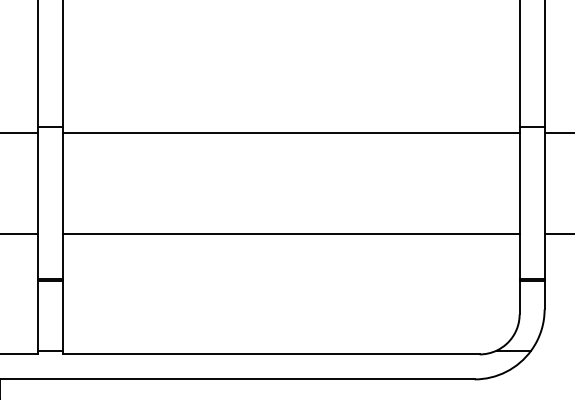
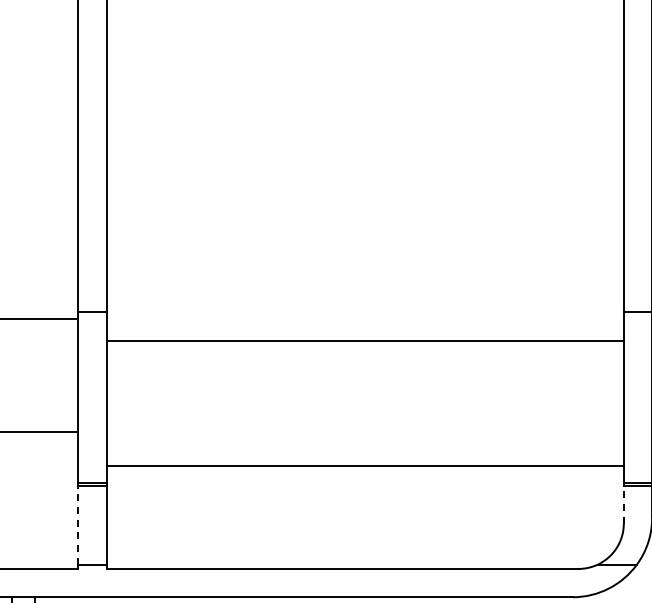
line: (290, 133) -> (364, 340), moved
line: (290, 233) -> (364, 465), moved
line: (519, 297) -> (623, 504), solid -> dashed
line: (38, 315) -> (78, 524), solid -> dashed

